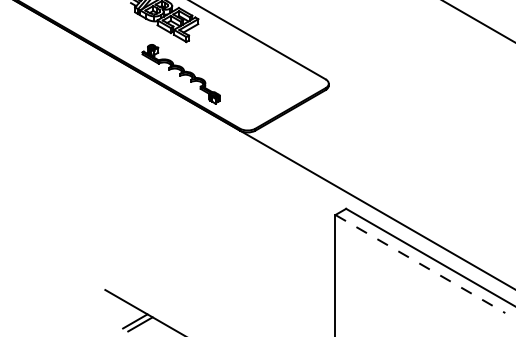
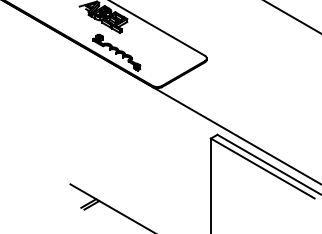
line: (419, 264) -> (262, 168), dashed -> solid

